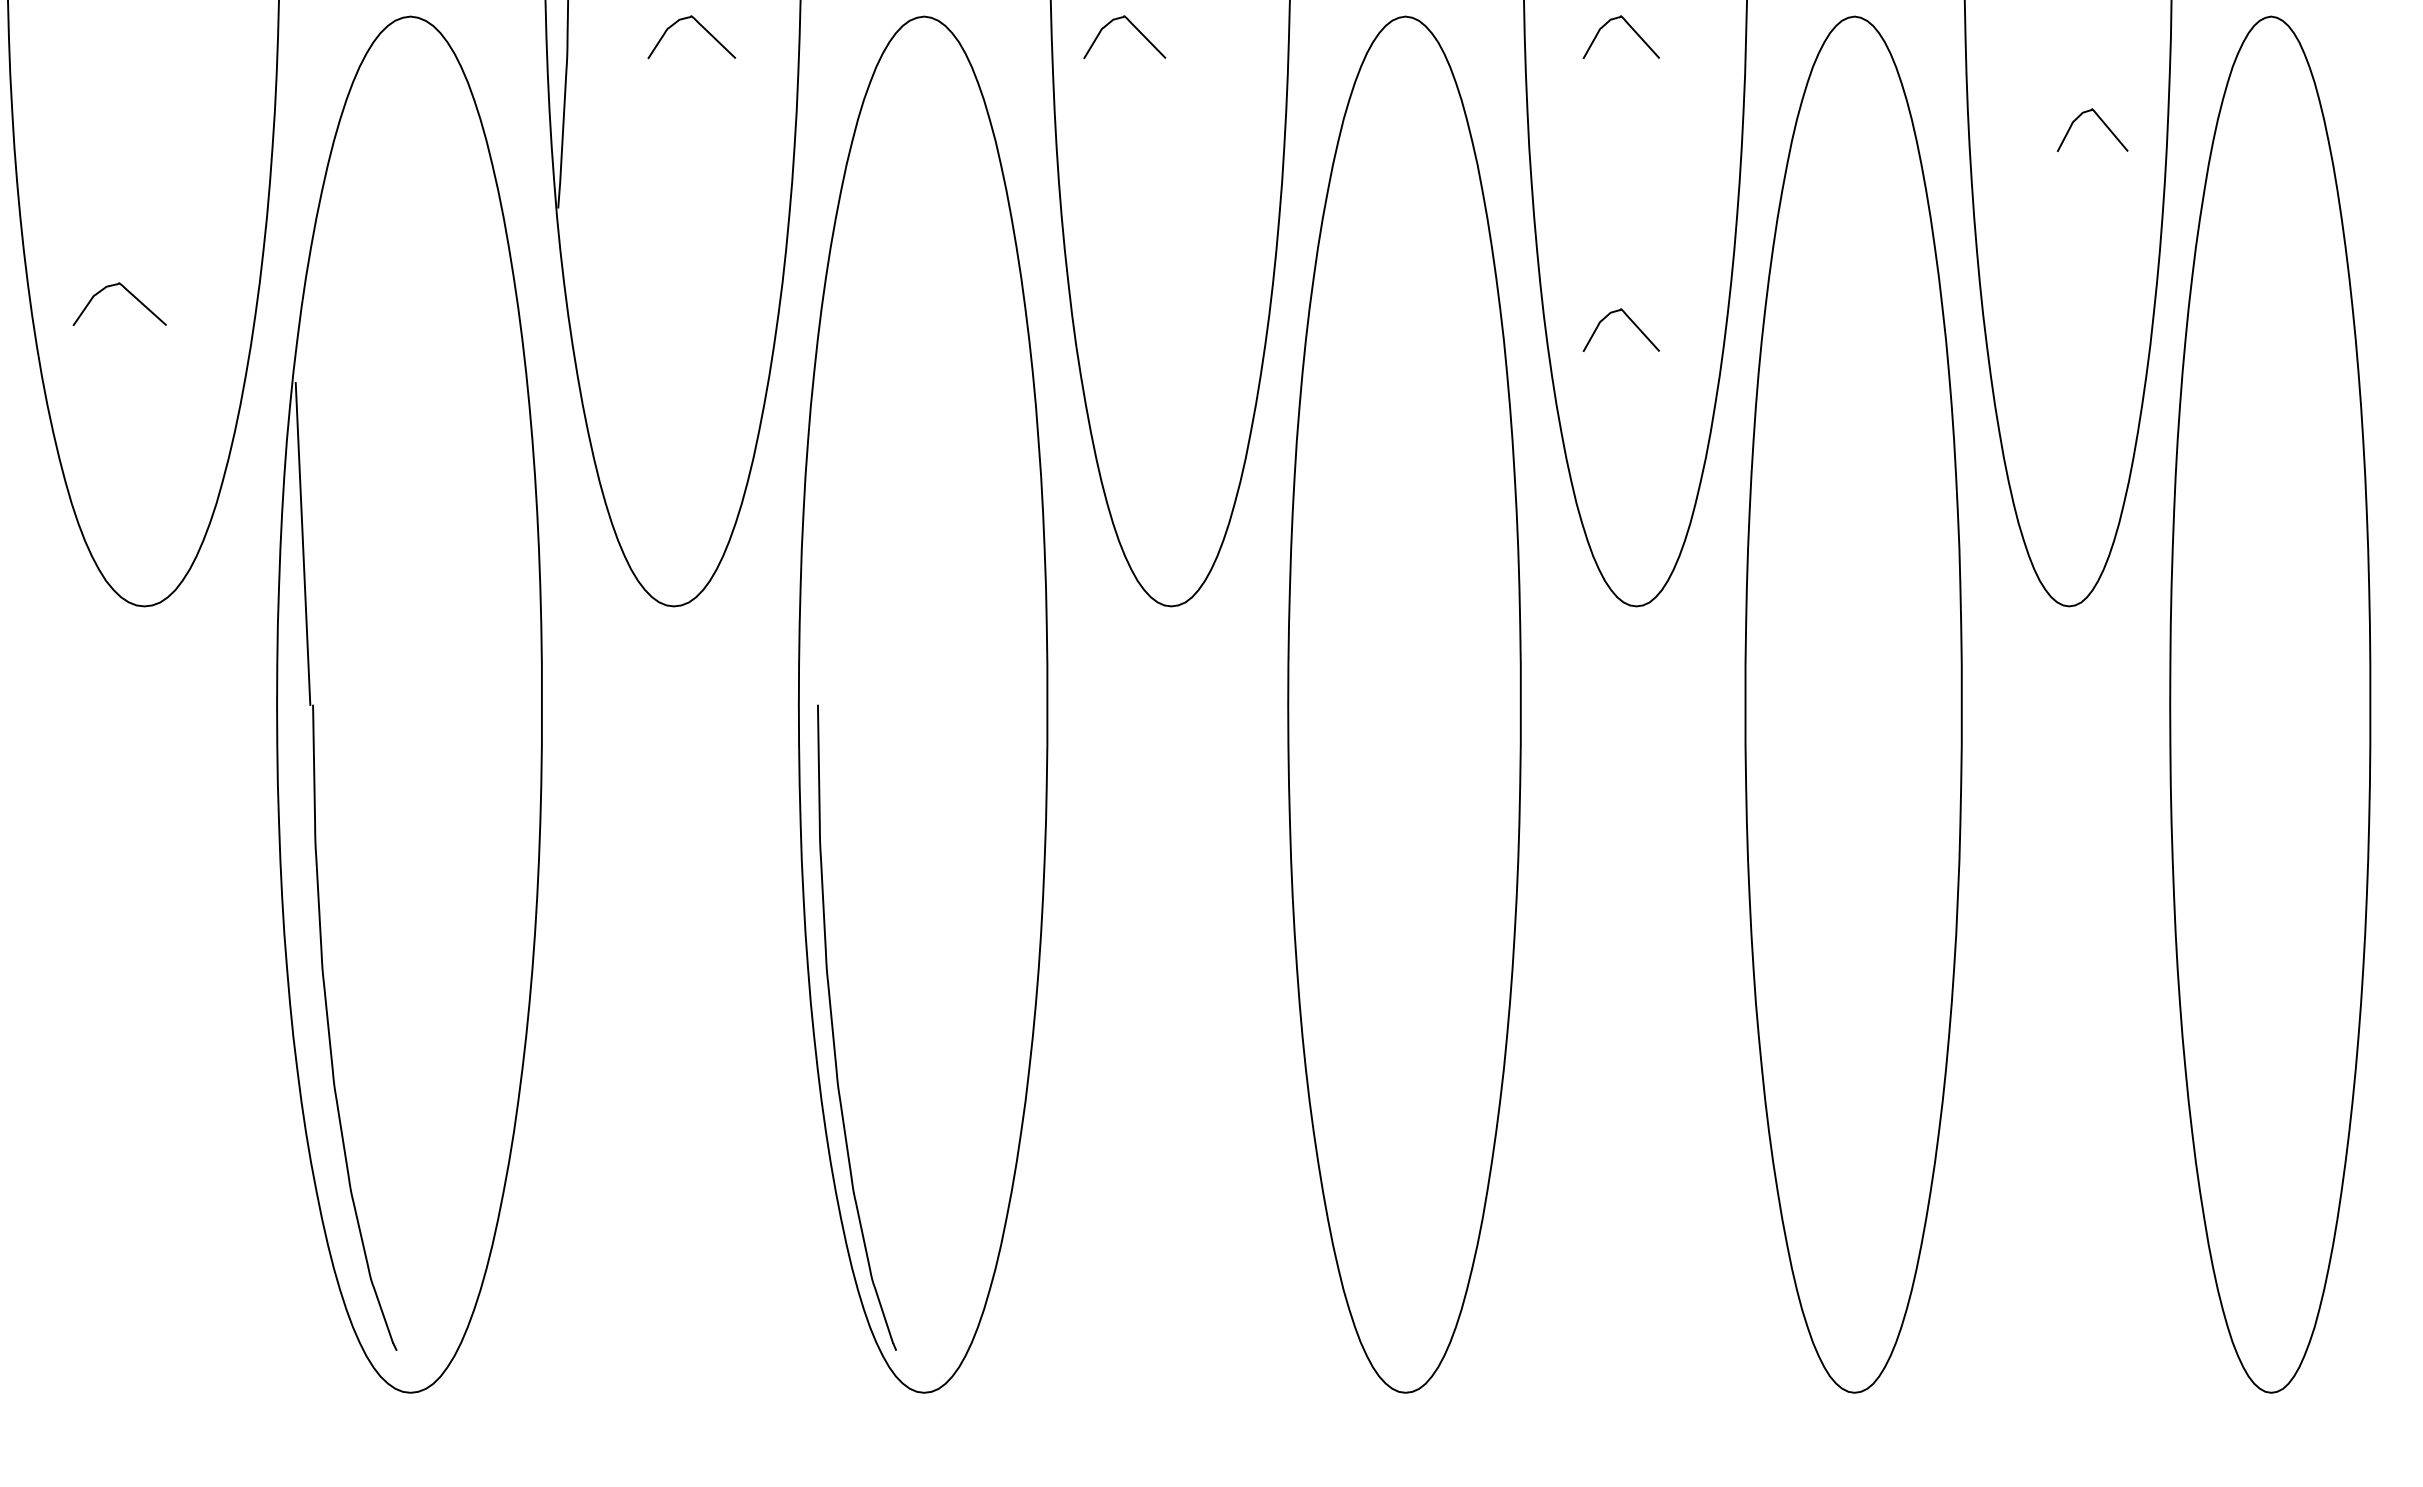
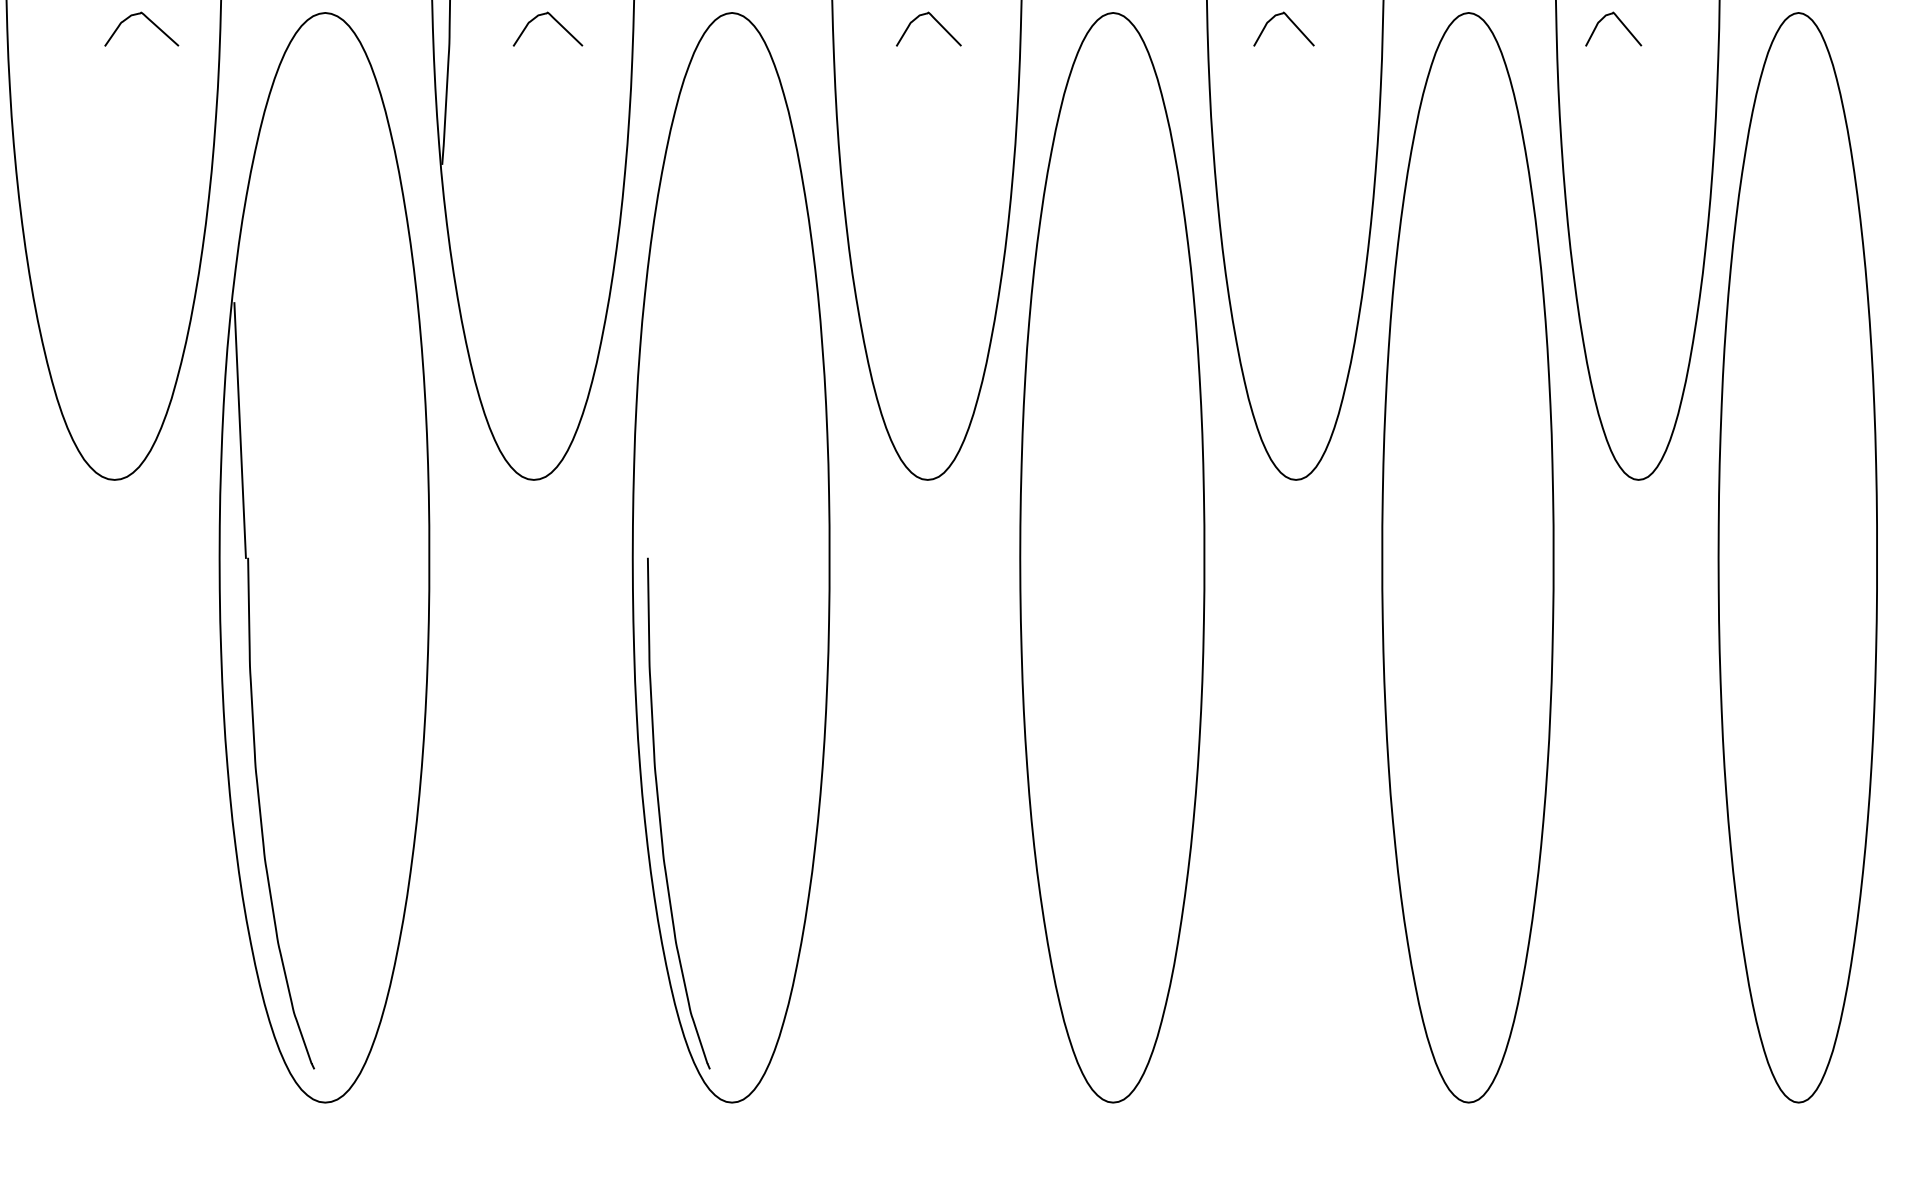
curve: (1134, 27) -> (936, 21), moved
curve: (2100, 120) -> (1619, 21), moved
curve: (129, 293) -> (149, 20), moved
curve: (1632, 323) -> (1292, 255), removed

